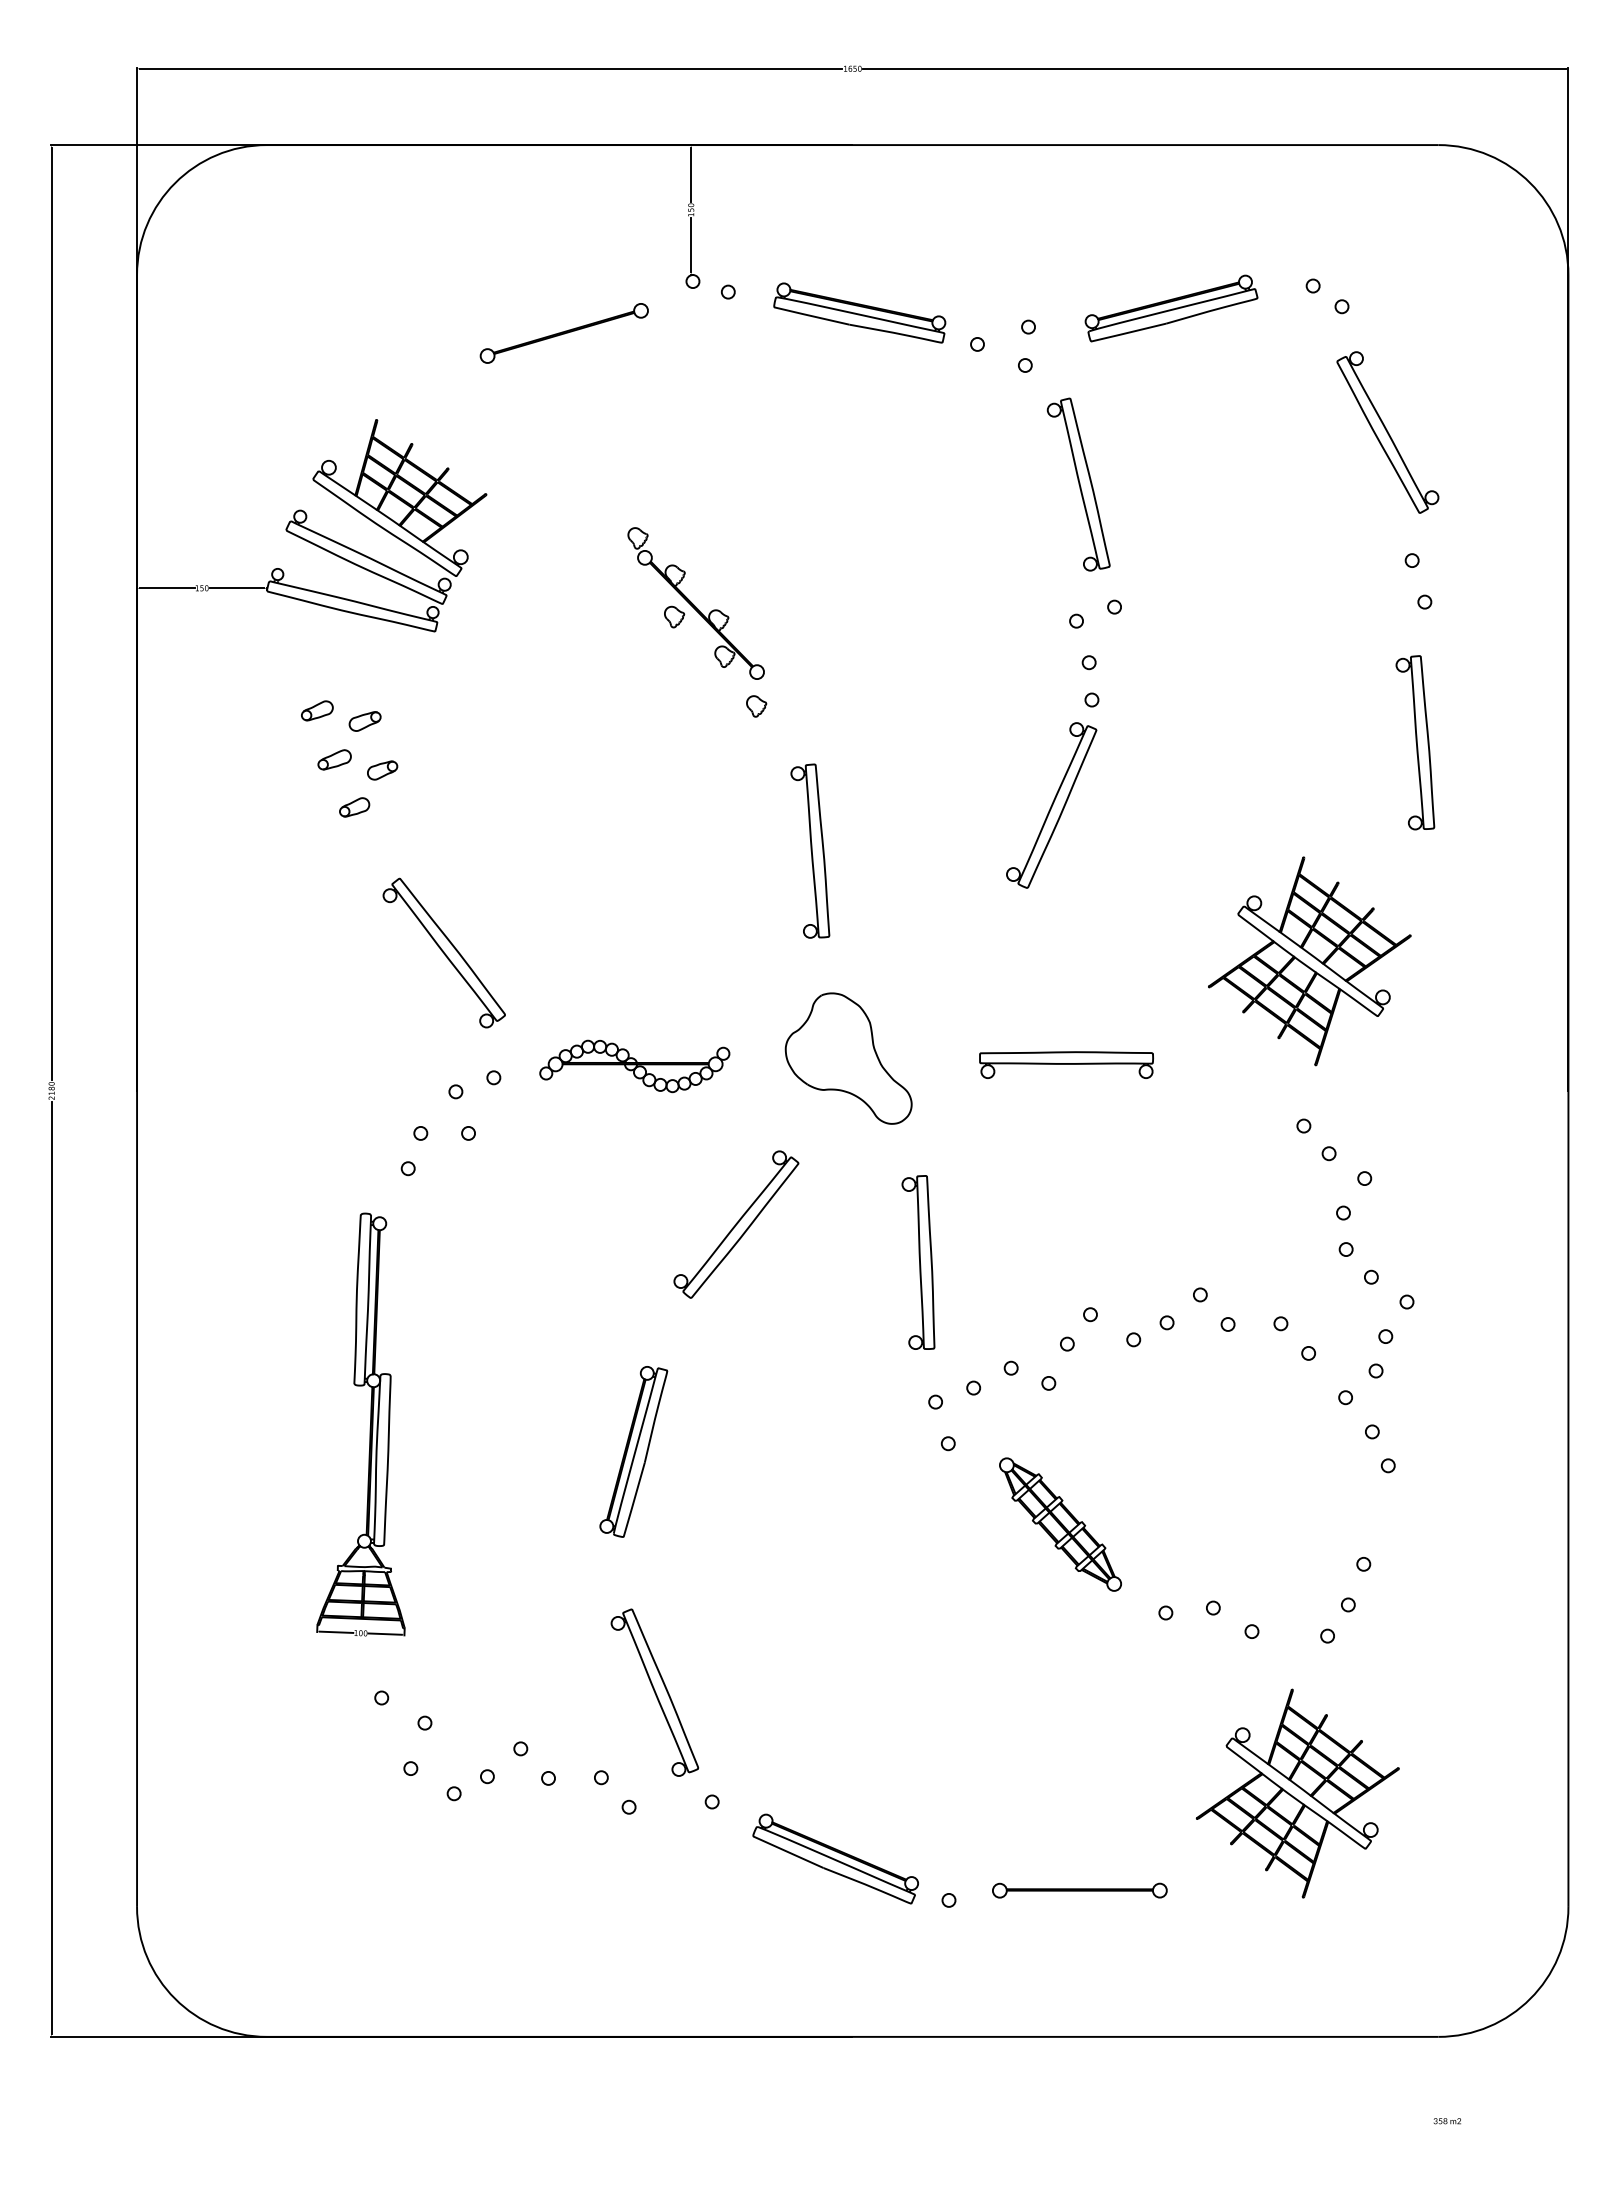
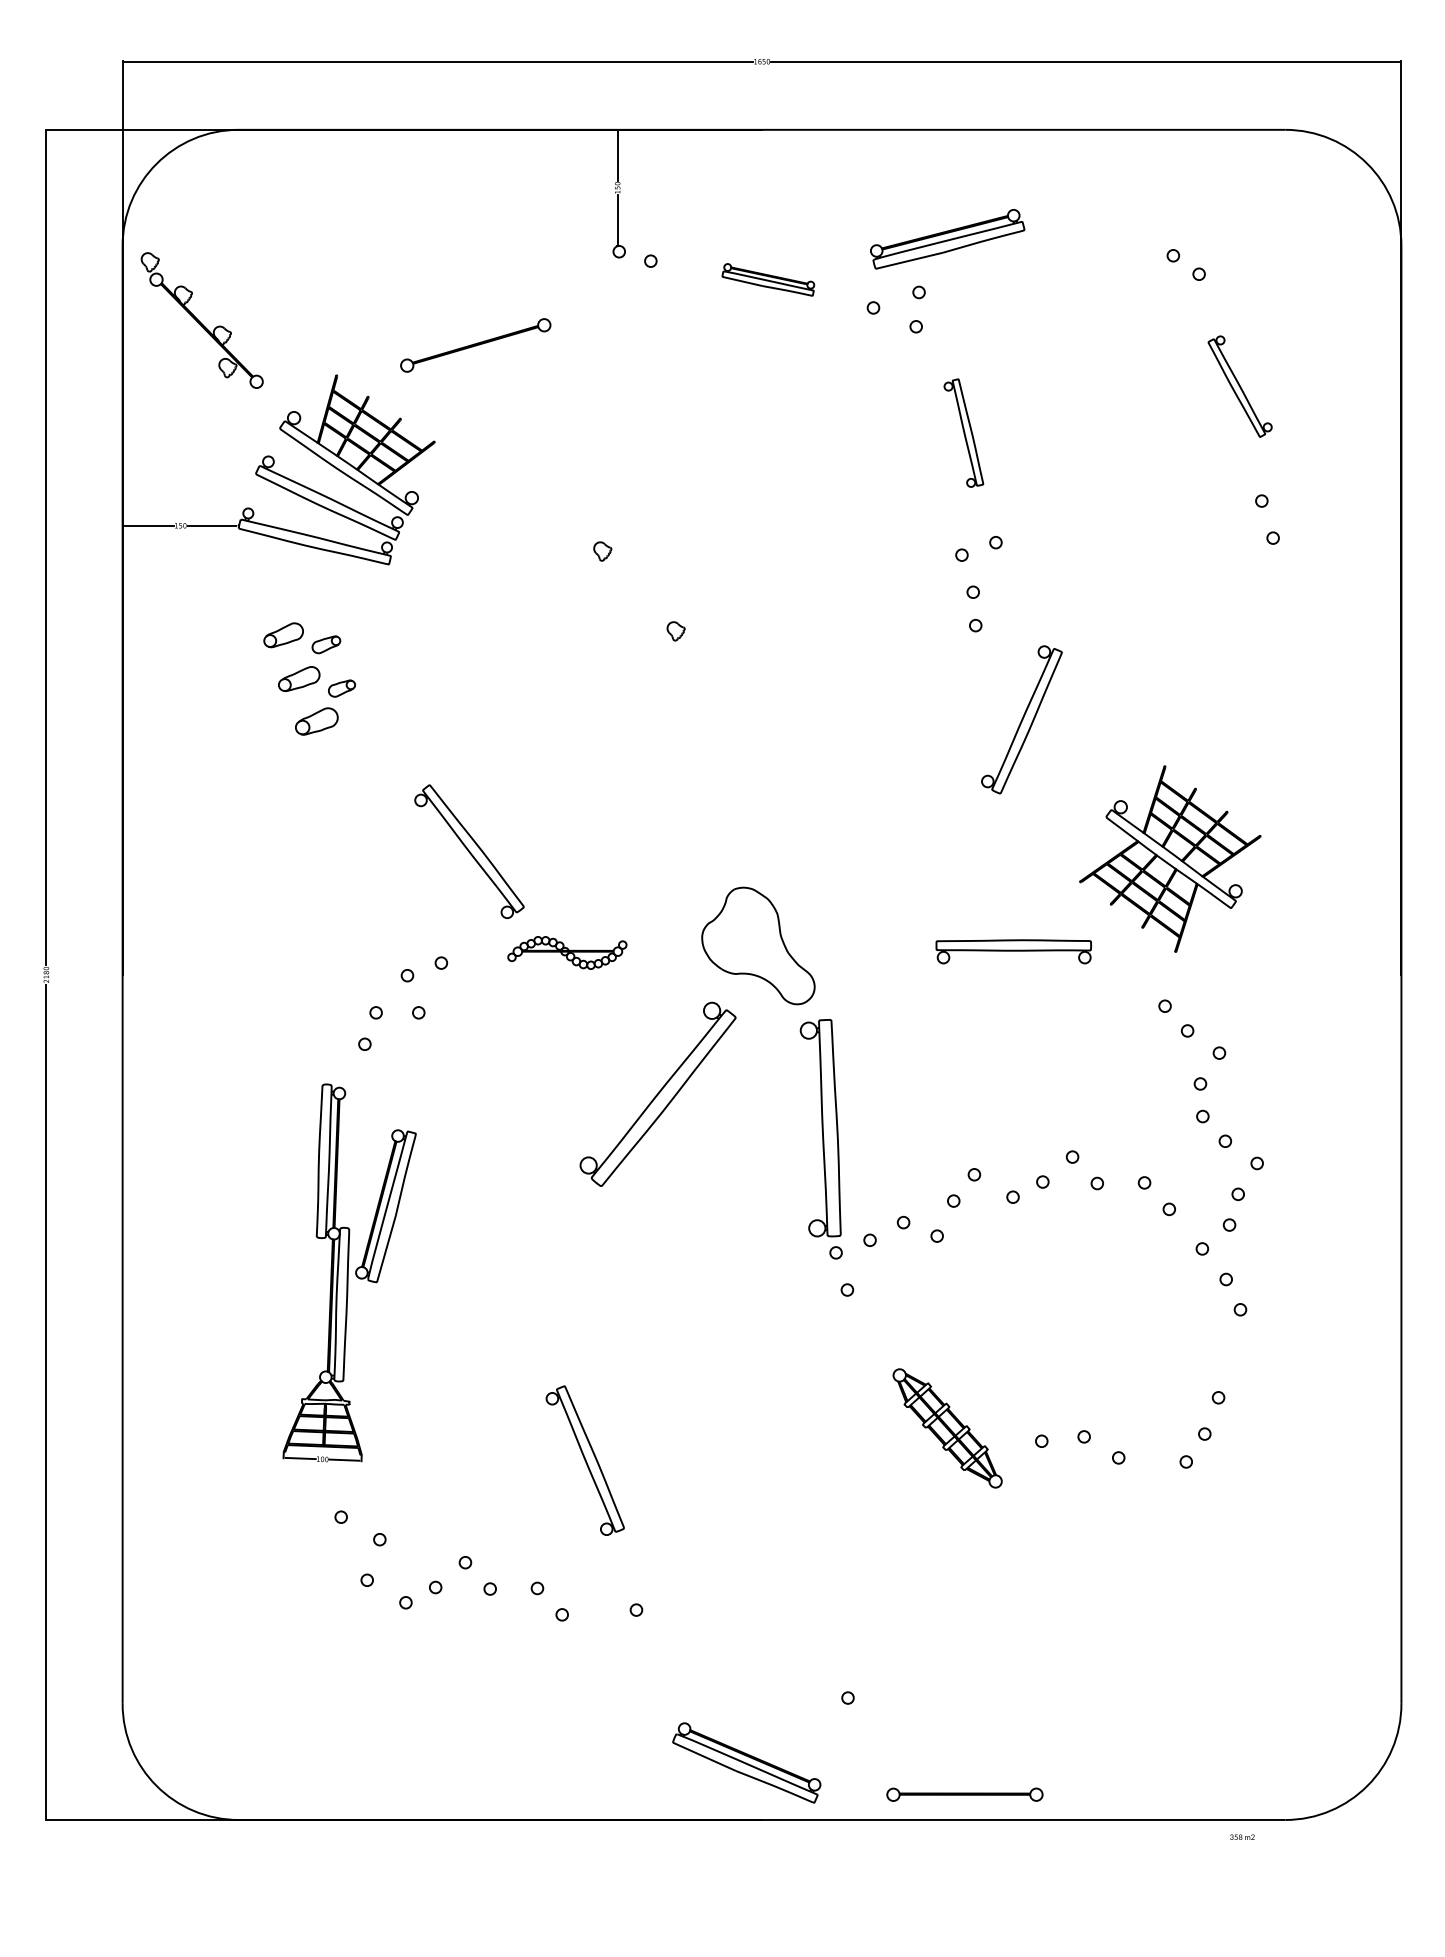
part: (1171, 308) -> (947, 239), moved
part: (859, 312) -> (768, 279), size x0.6
part: (563, 333) -> (475, 345), moved
part: (1387, 432) -> (1239, 386), size x0.7
part: (1078, 484) -> (963, 433), size x0.7
part: (695, 603) -> (201, 320), moved
part: (317, 710) -> (283, 634), size x1.4
part: (1415, 742) -> (1264, 663), removed
part: (334, 759) -> (299, 678), size x1.4
part: (1051, 805) -> (1021, 719), moved
part: (354, 807) -> (316, 721), size x1.6
part: (810, 850) -> (724, 760), removed
part: (443, 952) -> (468, 851), moved
part: (1066, 1064) -> (1013, 951), moved
part: (634, 1066) -> (567, 953), size x0.7
part: (736, 1224) -> (658, 1094), size x1.4
part: (918, 1262) -> (820, 1128), size x1.4
part: (633, 1451) -> (385, 1205), moved
part: (1060, 1524) -> (947, 1428), moved
part: (654, 1692) -> (584, 1460), moved
part: (1297, 1793) -> (1159, 1602), removed
part: (835, 1858) -> (746, 1762), moved
part: (1079, 1890) -> (964, 1794), moved
text: (1446, 2121) -> (1241, 1837), moved

